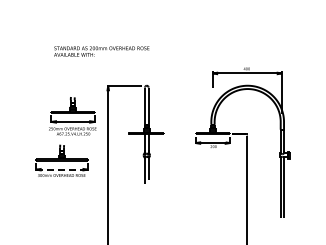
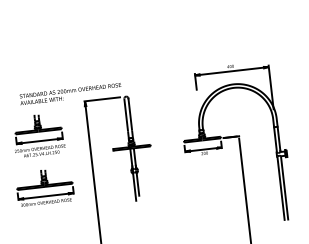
text: (101, 51) -> (70, 94), moved
part: (72, 116) -> (38, 135), moved
line: (62, 169) -> (46, 196), dashed -> solid

